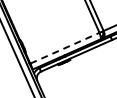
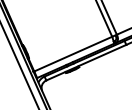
line: (64, 48) -> (72, 54), dashed -> solid

